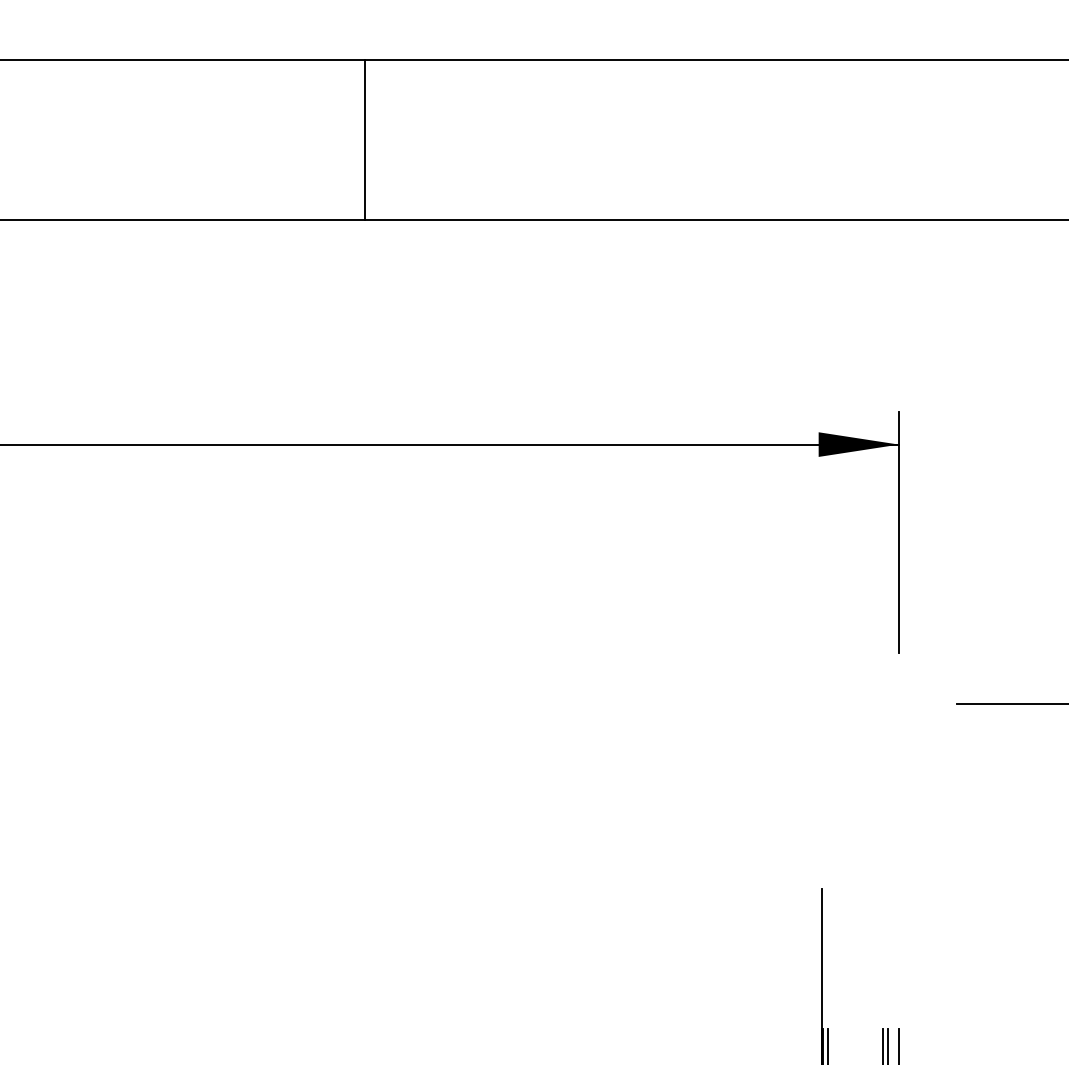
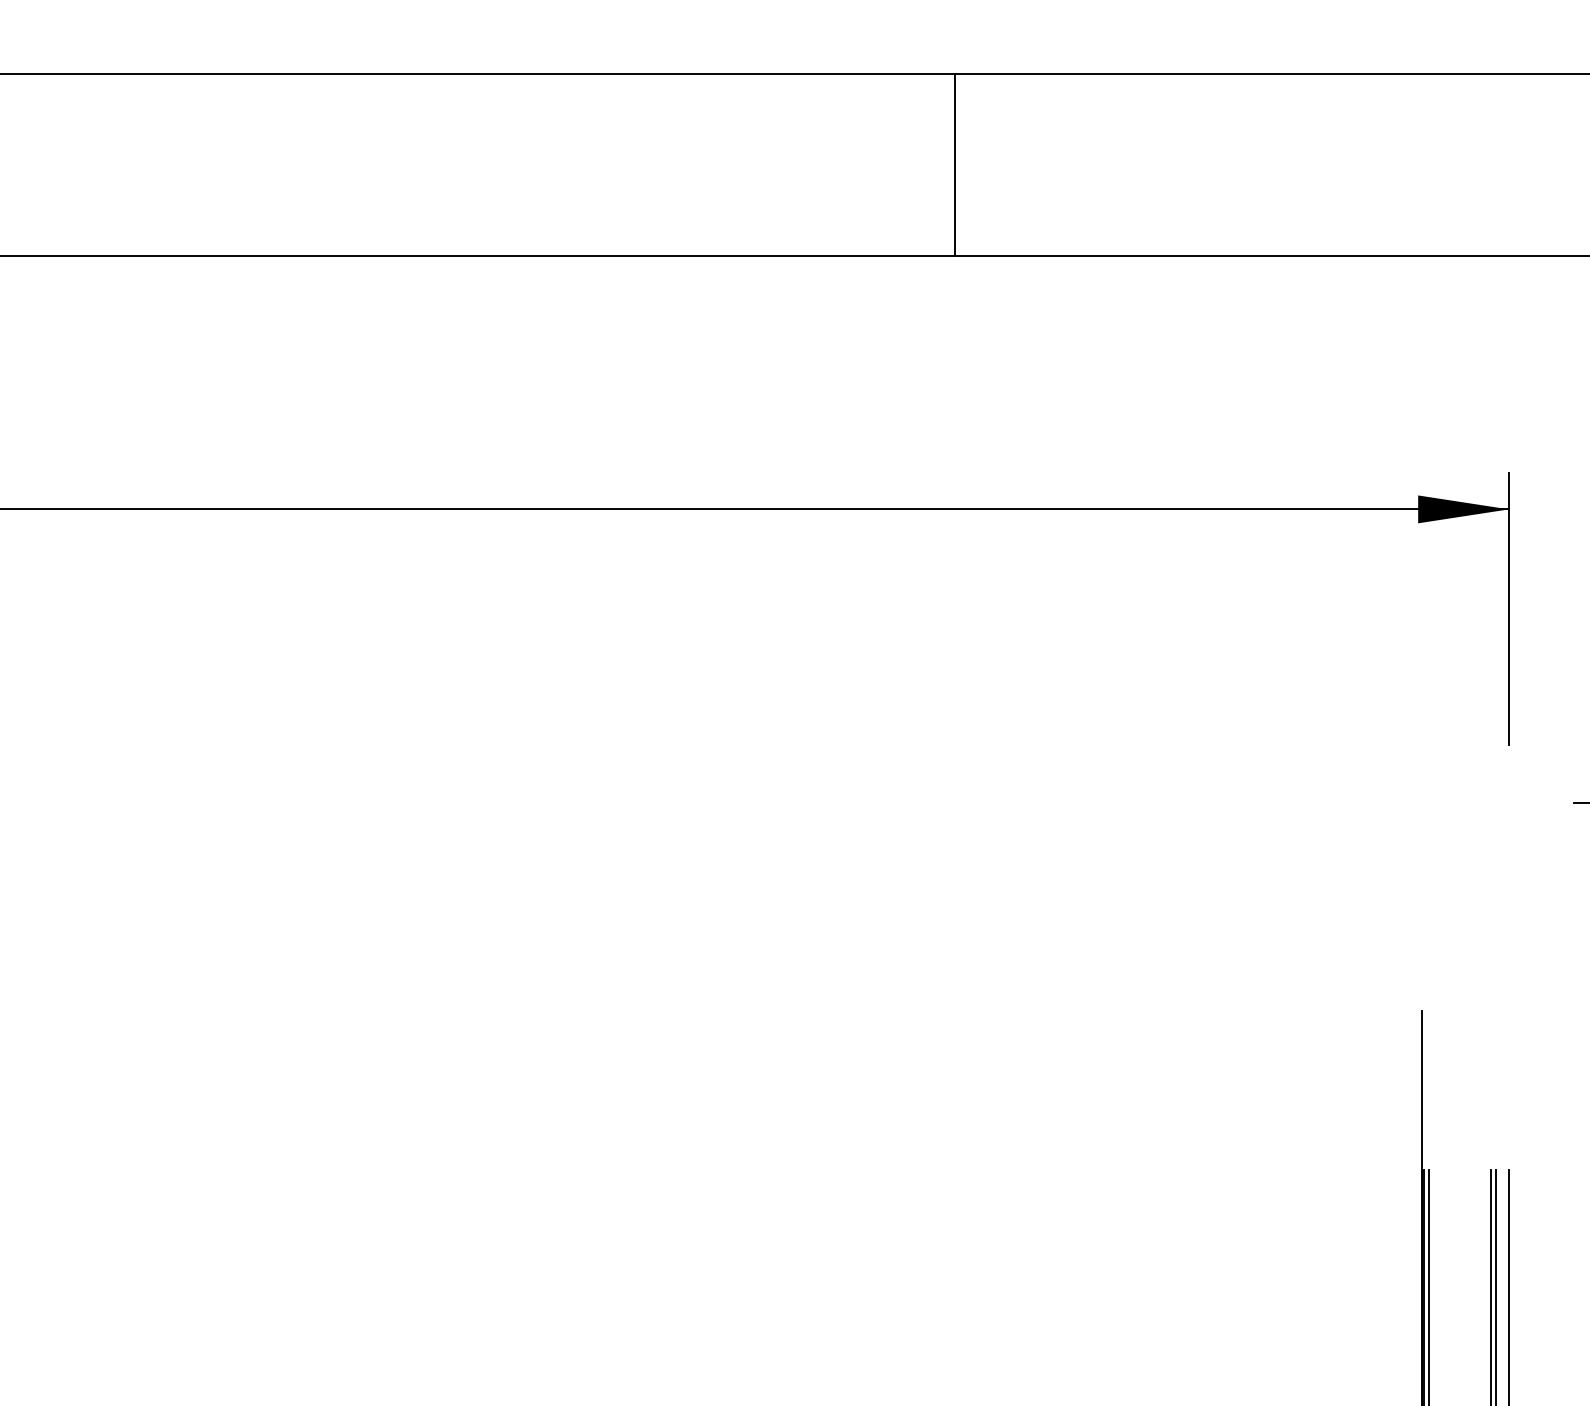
line: (365, 139) -> (955, 164), moved

